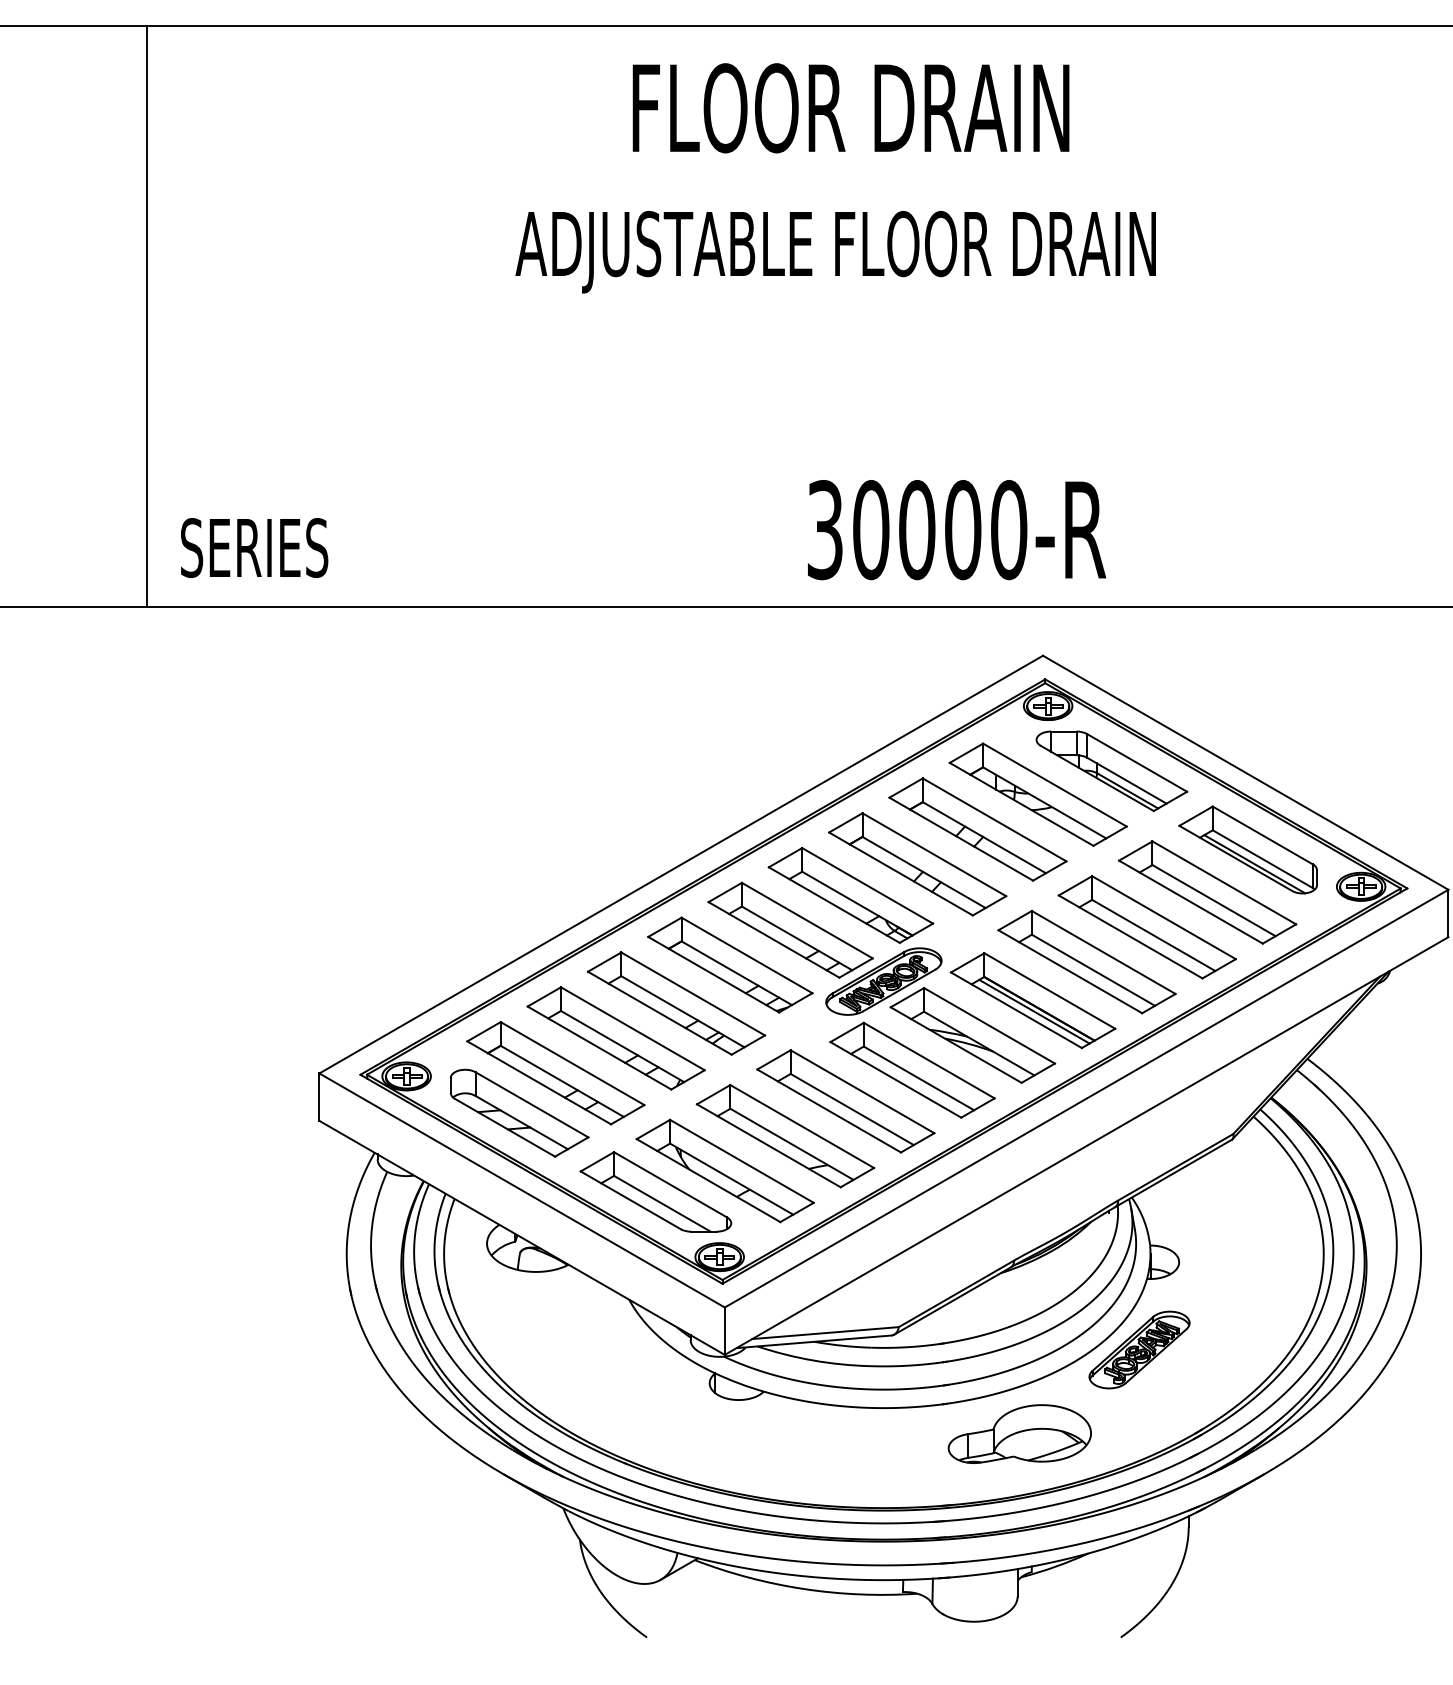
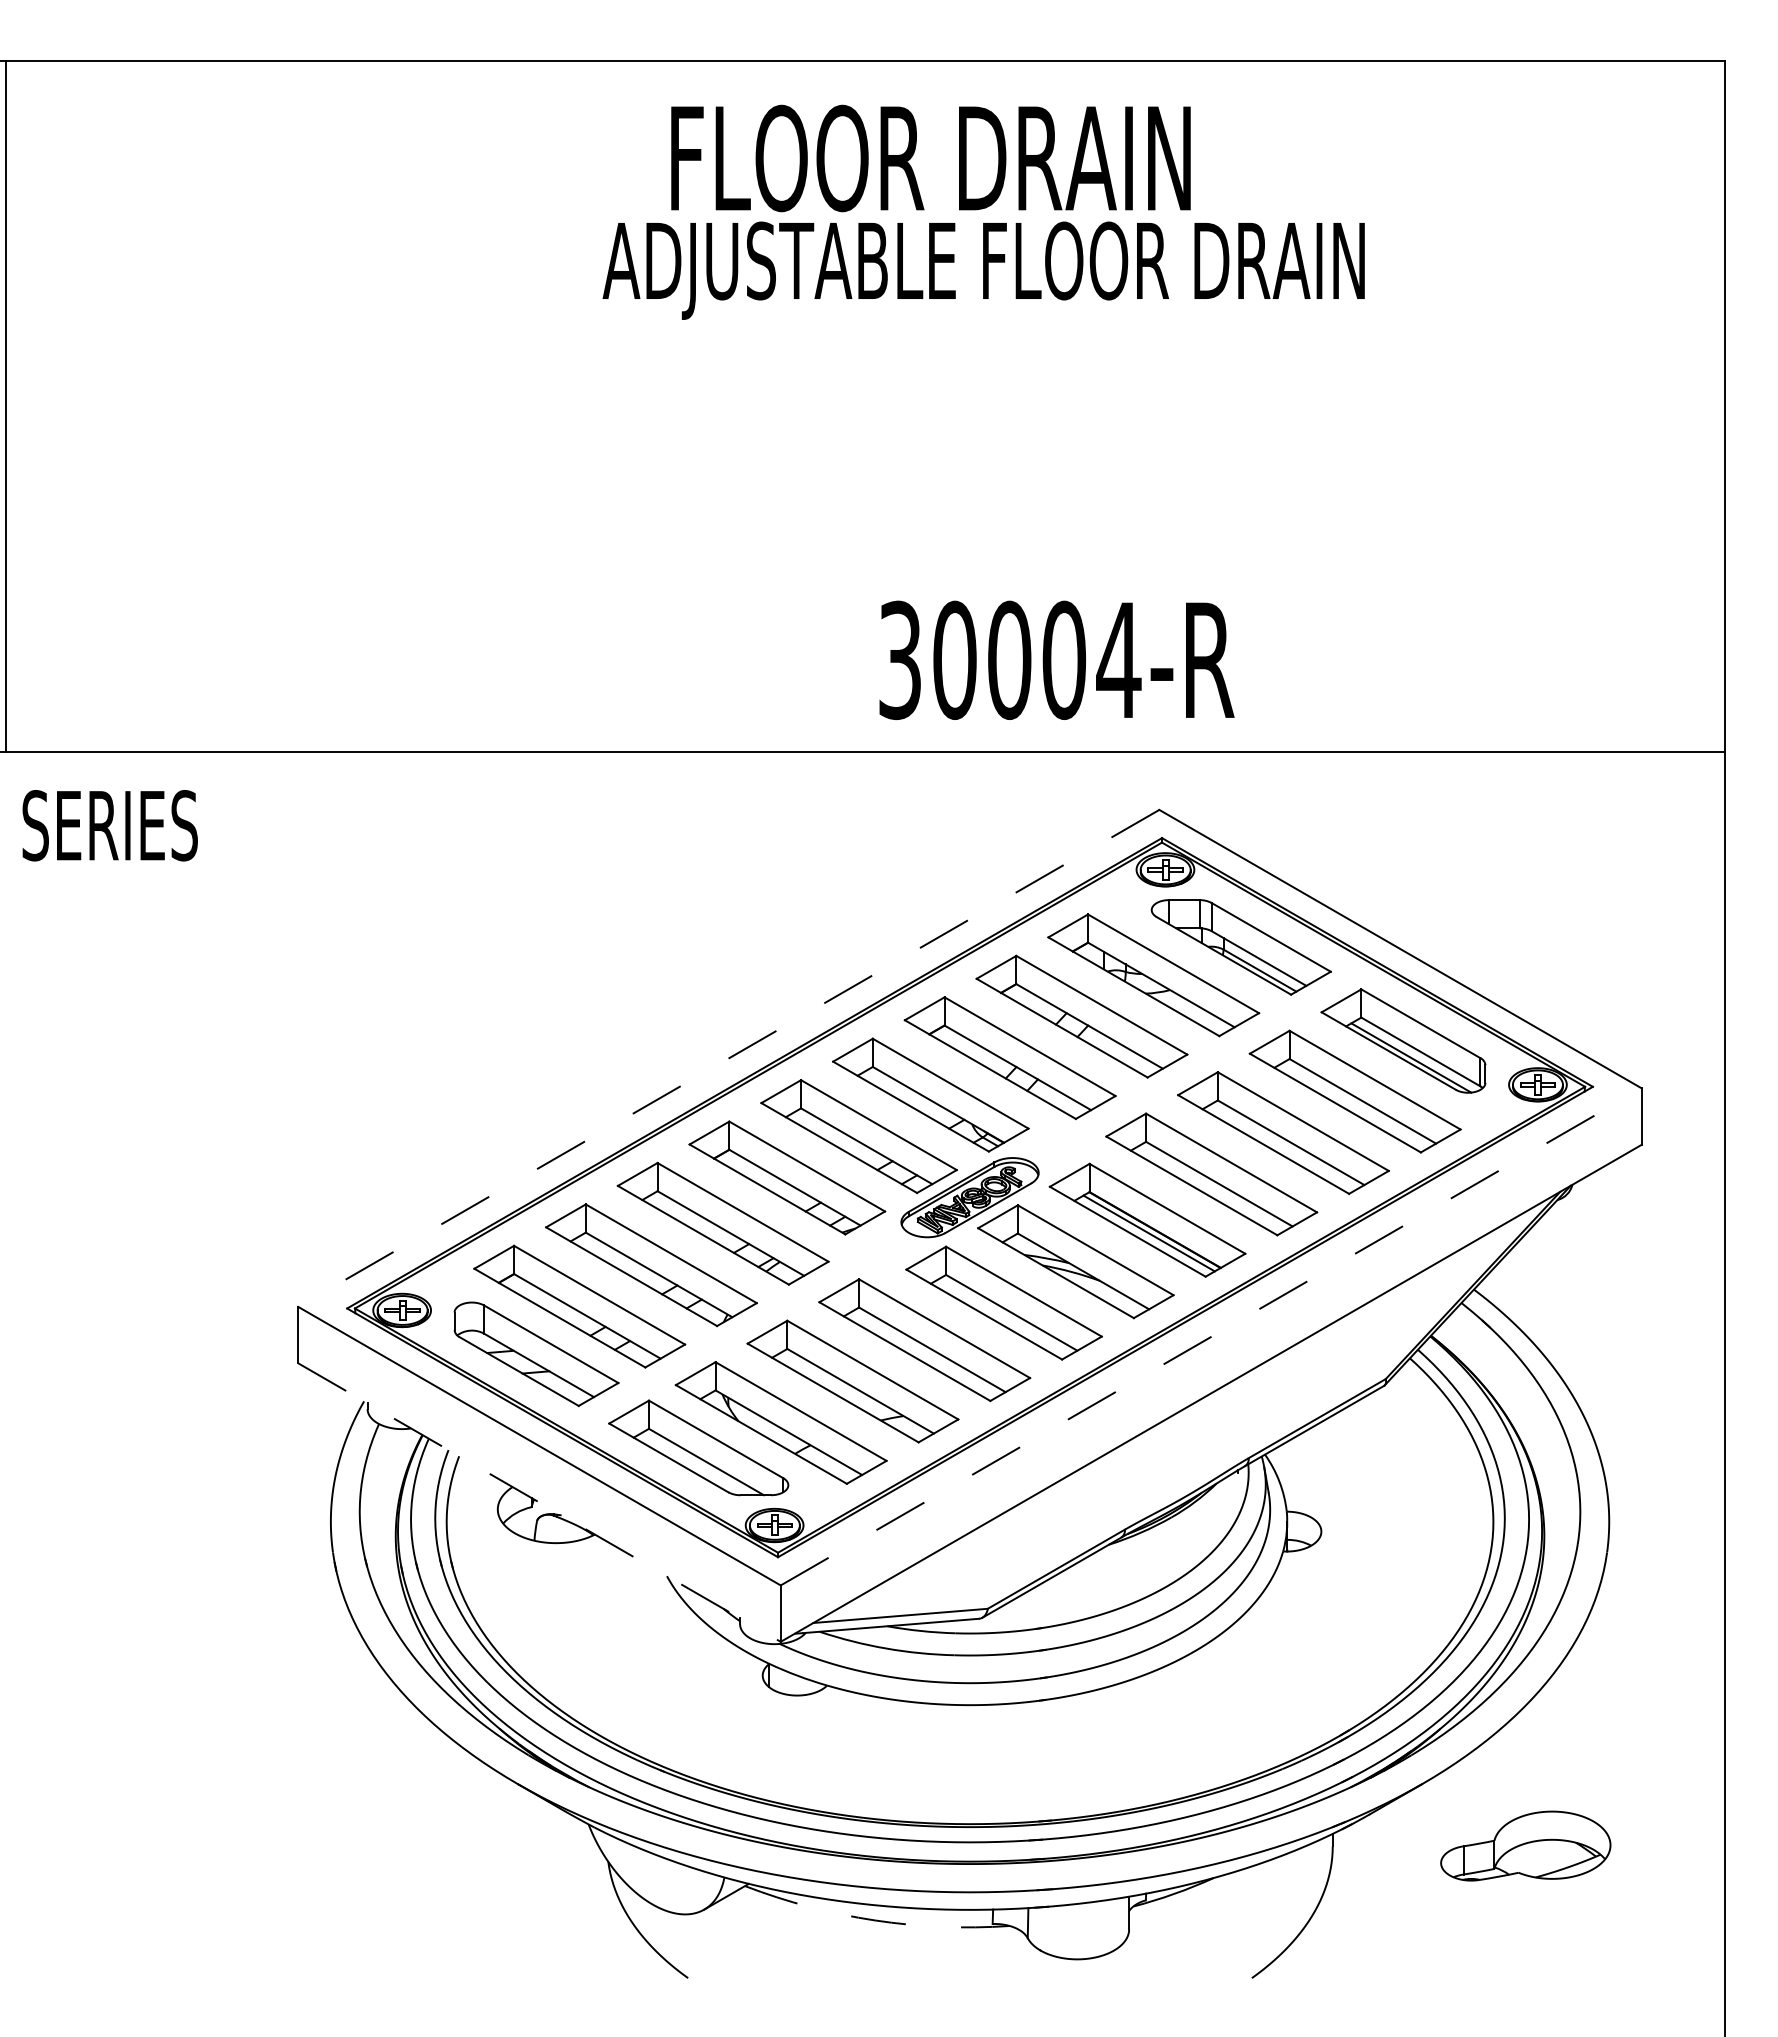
text: (835, 252) -> (983, 270), moved
line: (146, 316) -> (5, 406), moved
text: (1008, 529) -> (1118, 659), 30000-R -> 30004-R
text: (253, 547) -> (109, 825), moved
line: (680, 864) -> (728, 1058), solid -> dashed
line: (1086, 1098) -> (1211, 1336), solid -> dashed
line: (522, 1237) -> (539, 1502), solid -> dashed
part: (1138, 1349) -> (1273, 1635), removed
part: (1019, 1433) -> (1525, 1845), moved
arc: (804, 1589) -> (875, 1920), solid -> dashed

